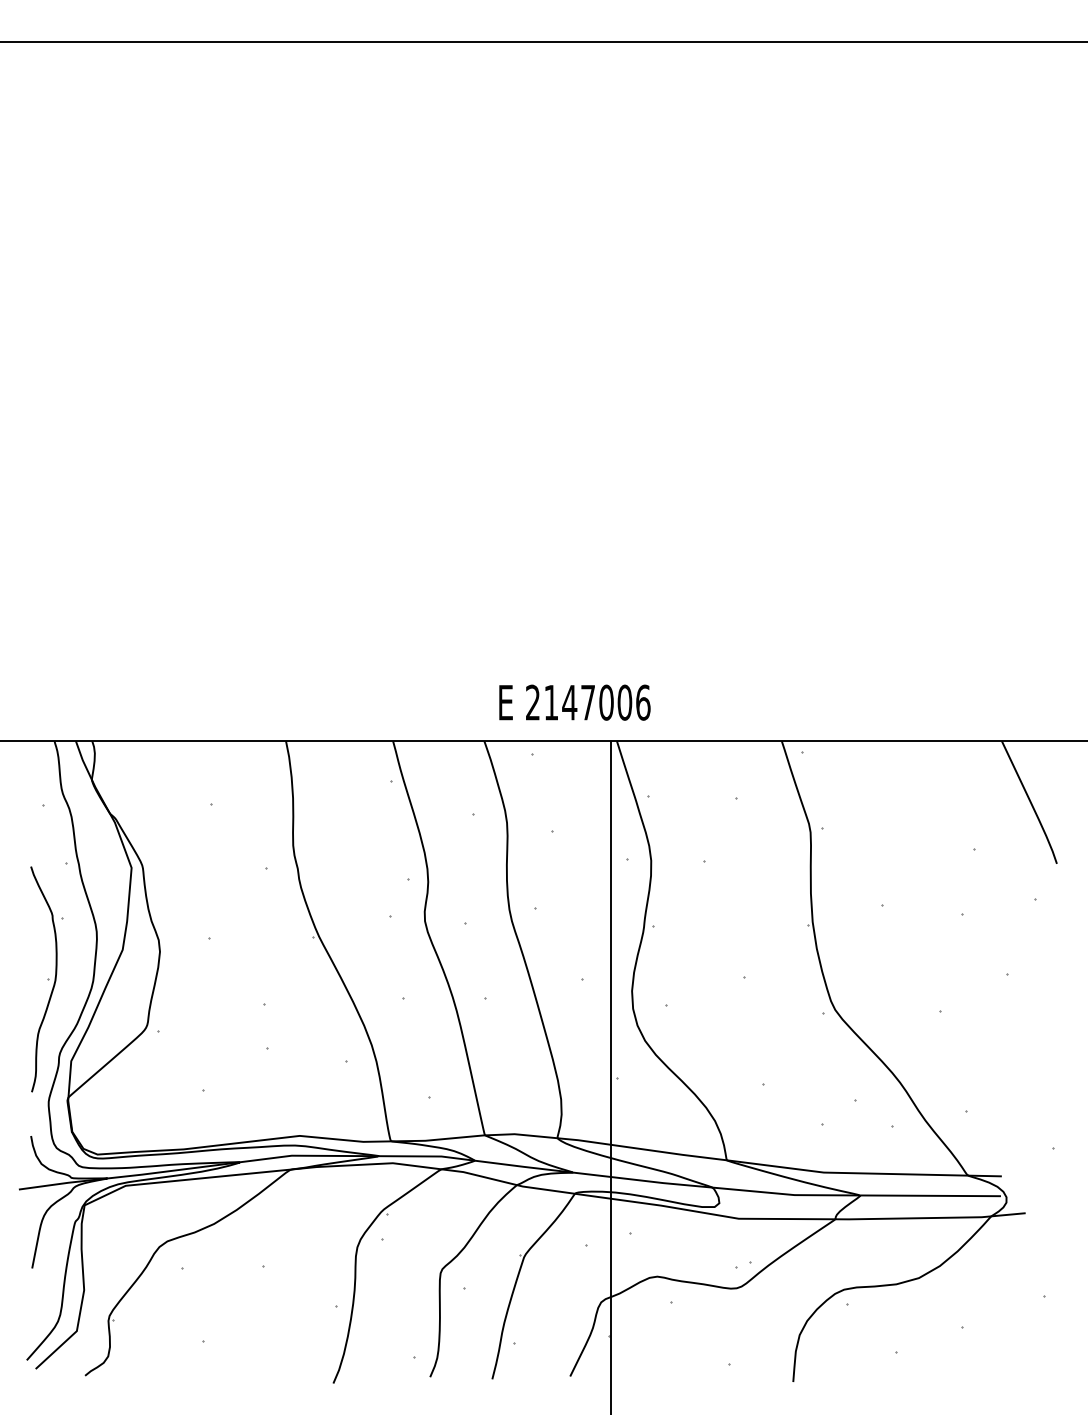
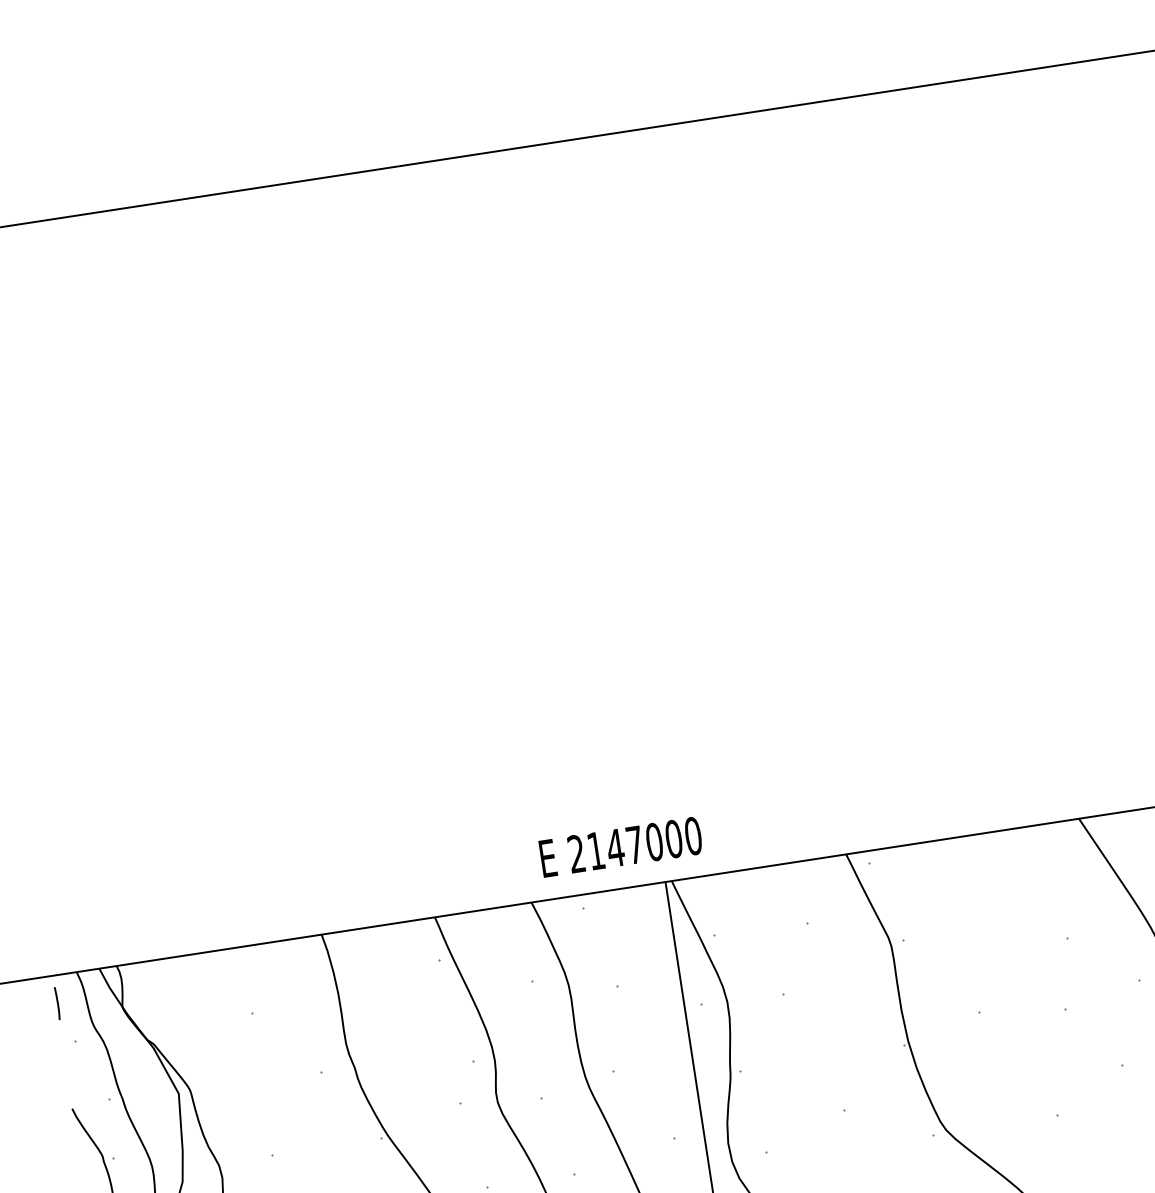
text: (643, 702) -> (693, 835), 2147006 -> 2147000
line: (32, 767) -> (57, 1003), added

